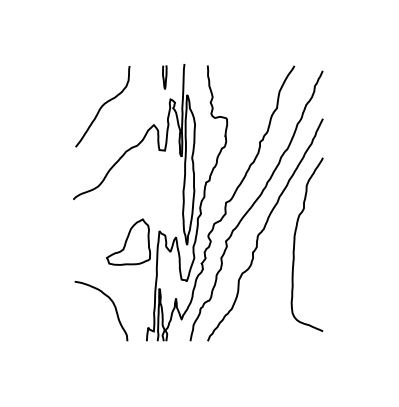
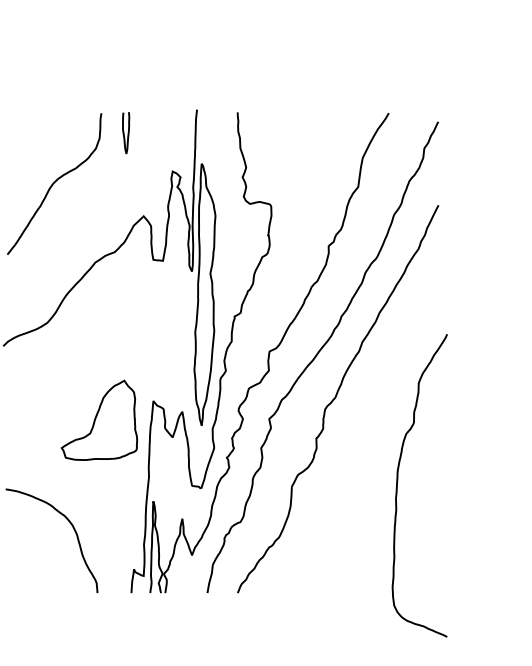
curve: (164, 77) -> (125, 133), moved
curve: (295, 244) -> (399, 485), moved

